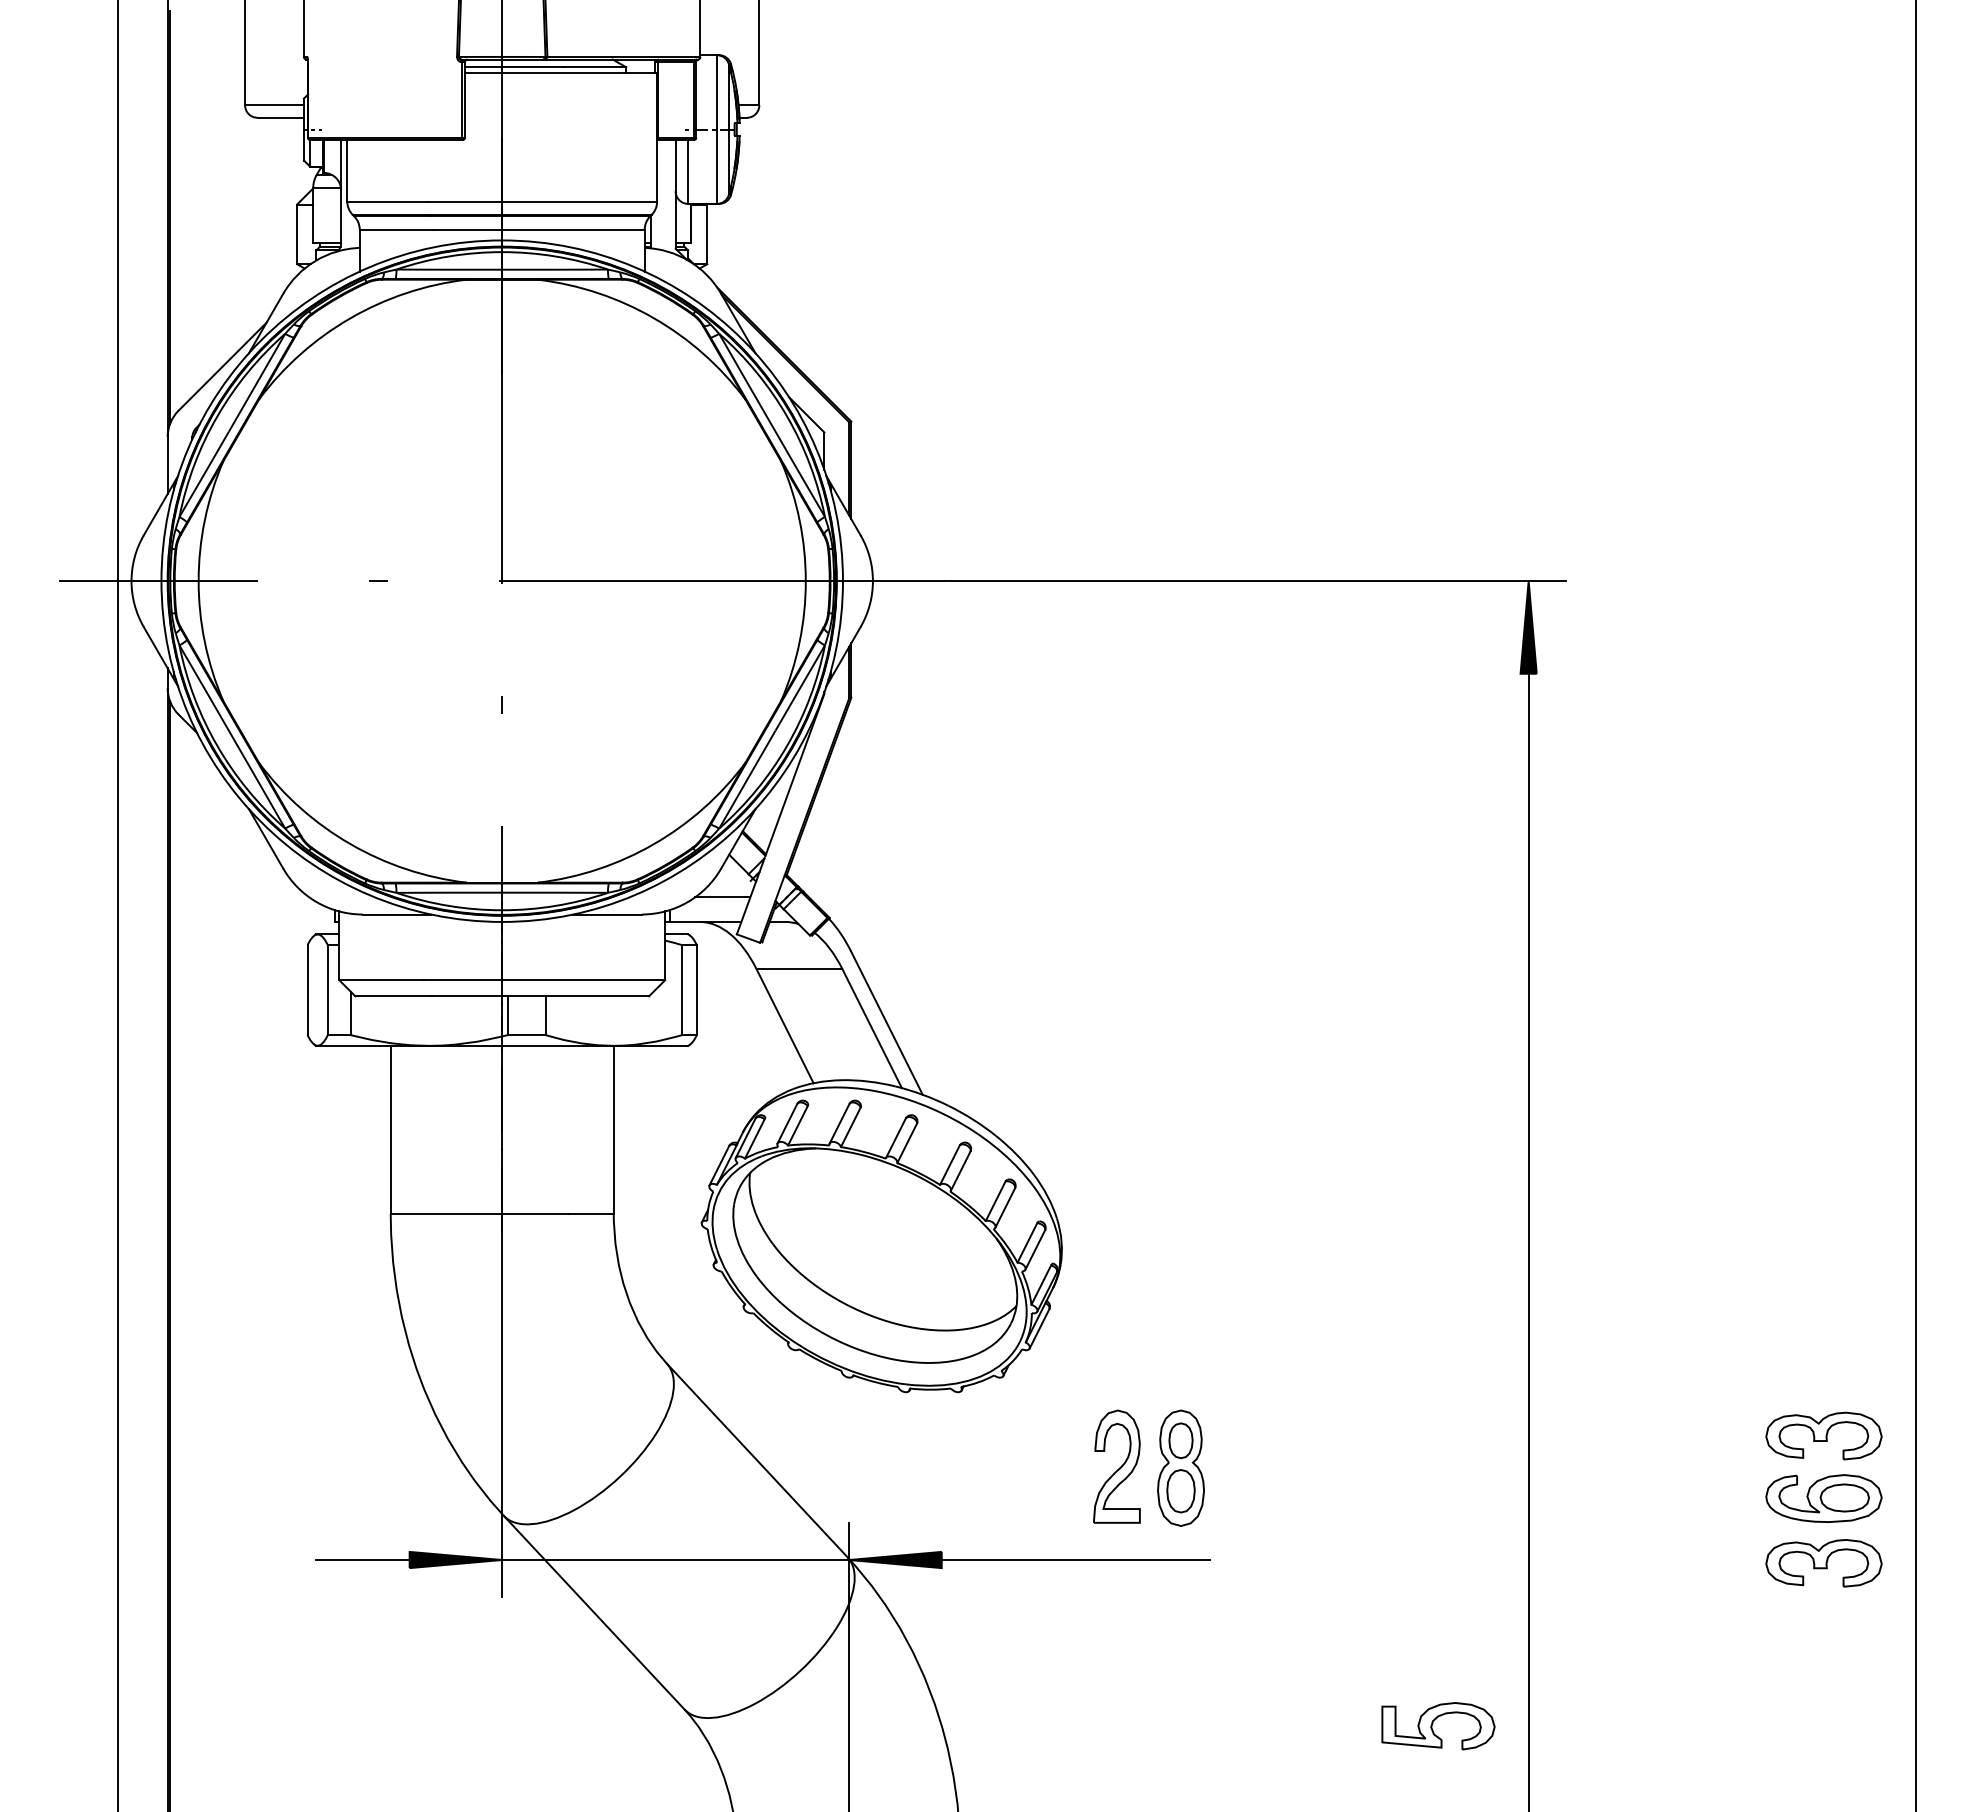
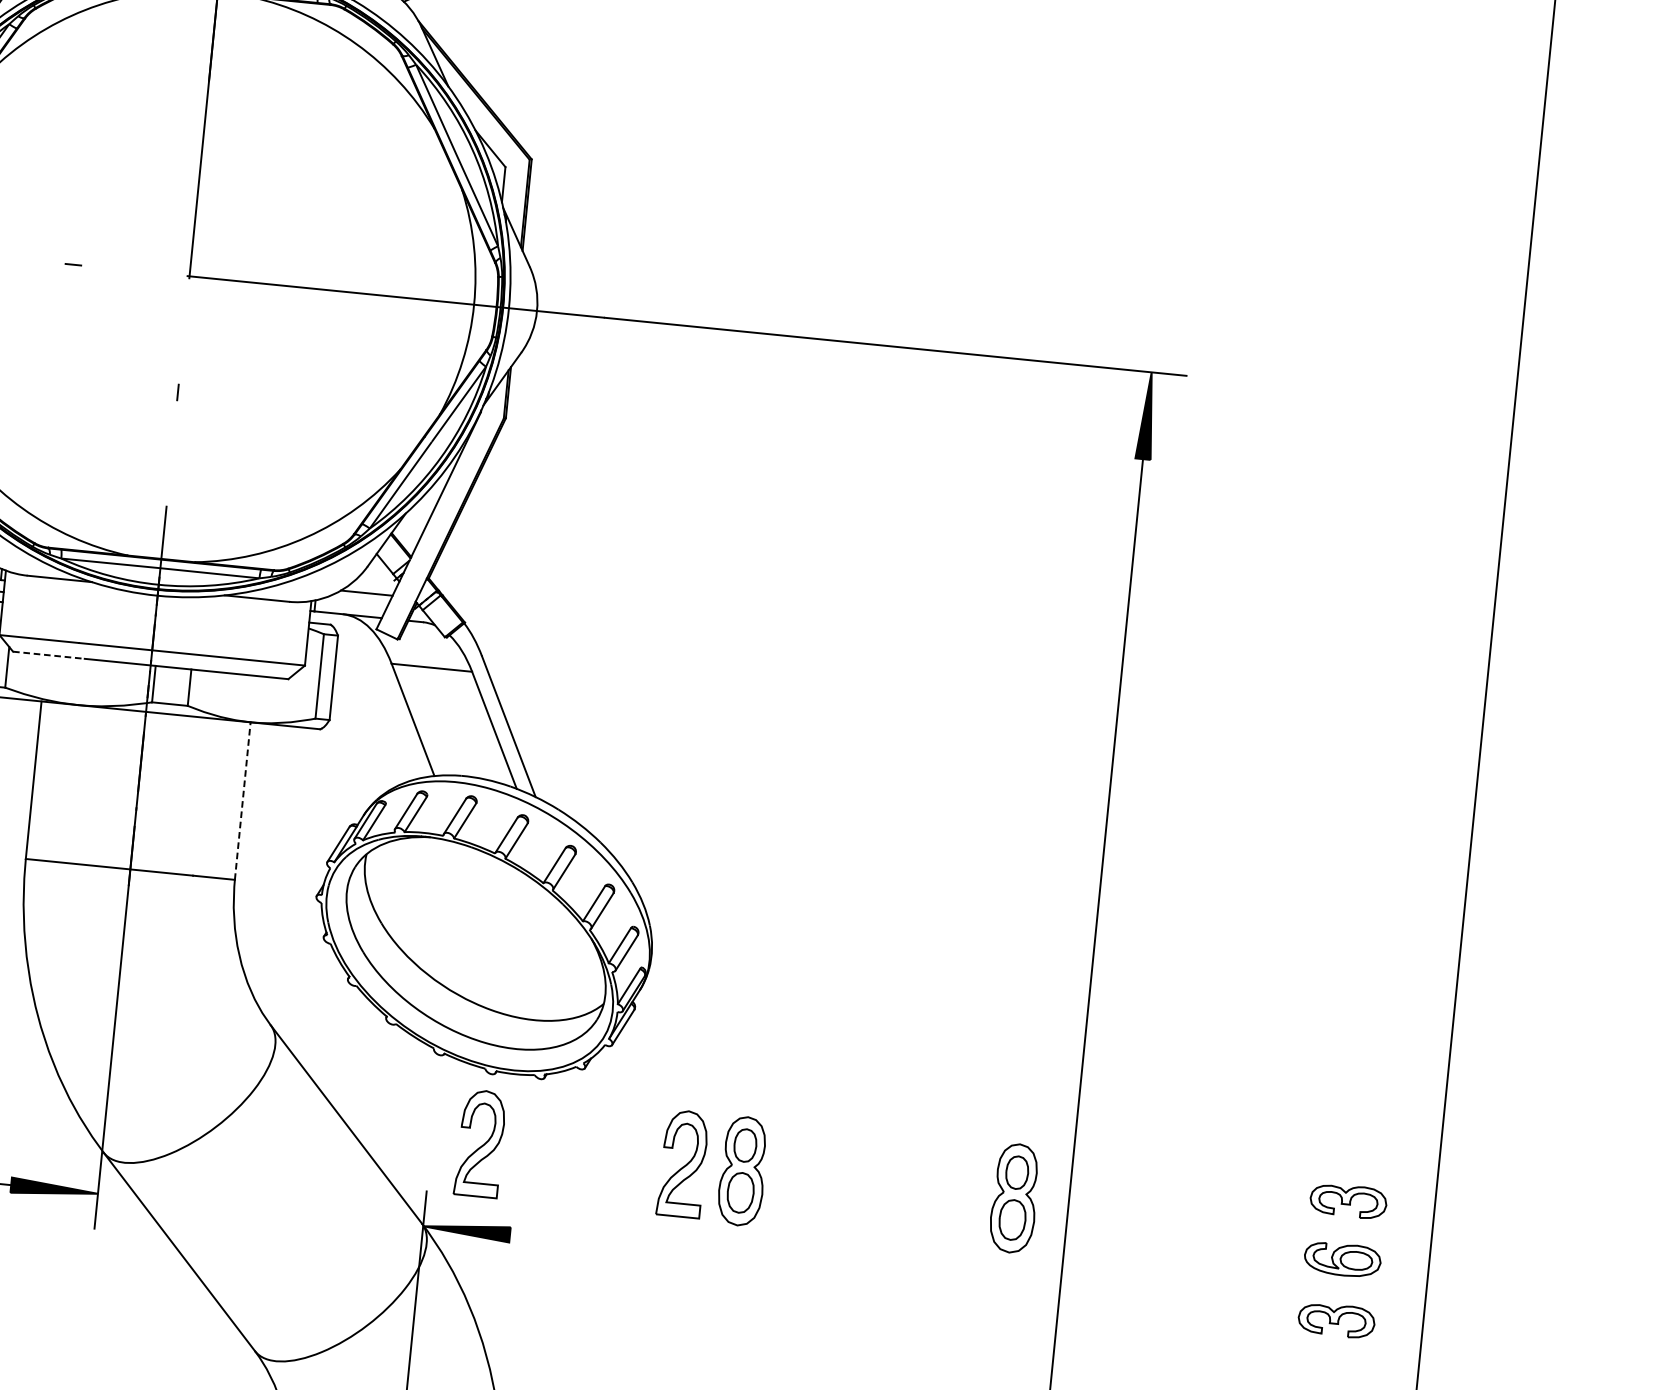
line: (394, 996) -> (49, 655), solid -> dashed
line: (613, 1129) -> (242, 800), solid -> dashed
part: (1823, 1435) -> (1348, 1200), size x0.7
part: (900, 1466) -> (480, 1143), added
part: (1470, 1467) -> (1014, 1197), added
part: (1823, 1498) -> (1342, 1259), size x0.7
line: (675, 1560) -> (260, 1210), removed
line: (1075, 1560) -> (635, 1247), removed
part: (1823, 1563) -> (1336, 1320), size x0.7

